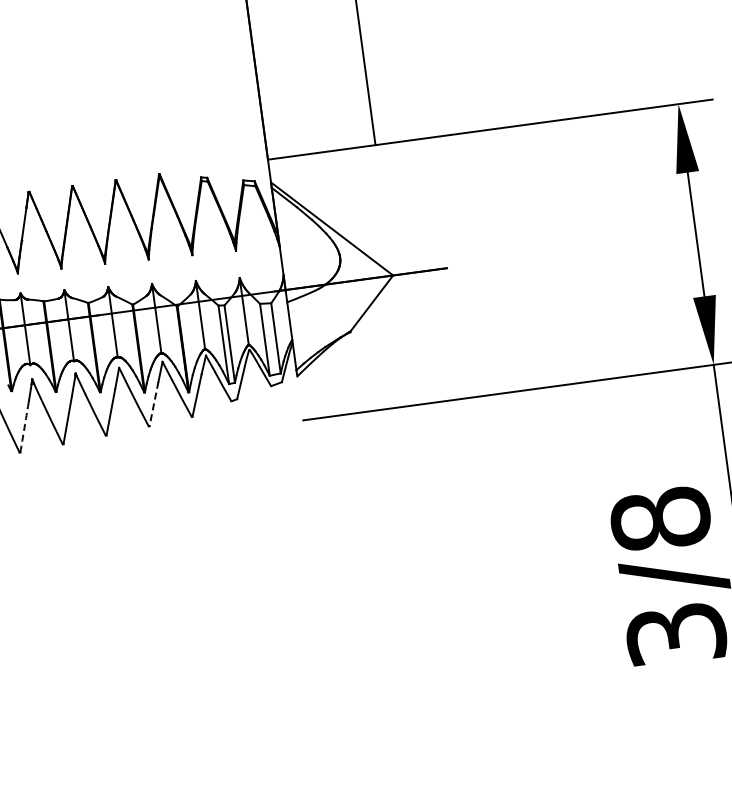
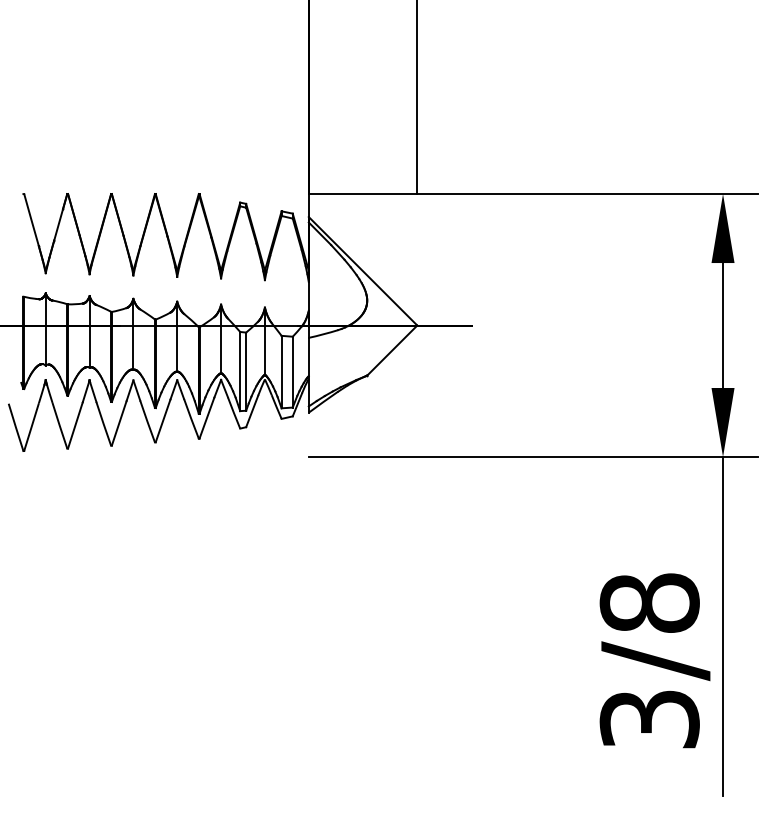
line: (154, 403) -> (163, 420), dashed -> solid
arc: (24, 428) -> (31, 427), dashed -> solid

